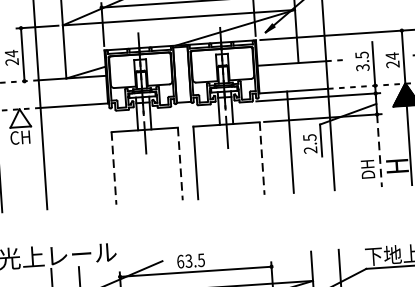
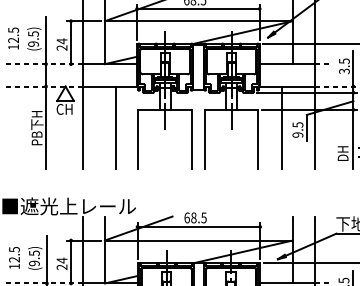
text: (311, 149) -> (298, 134), 2.5 -> 9.5
line: (379, 151) -> (353, 139), dashed -> solid
line: (84, 155) -> (115, 127), added
line: (262, 158) -> (258, 139), dashed -> solid
line: (180, 164) -> (192, 139), dashed -> solid
line: (114, 168) -> (138, 139), dashed -> solid
text: (188, 260) -> (193, 217), 63.5 -> 68.5

